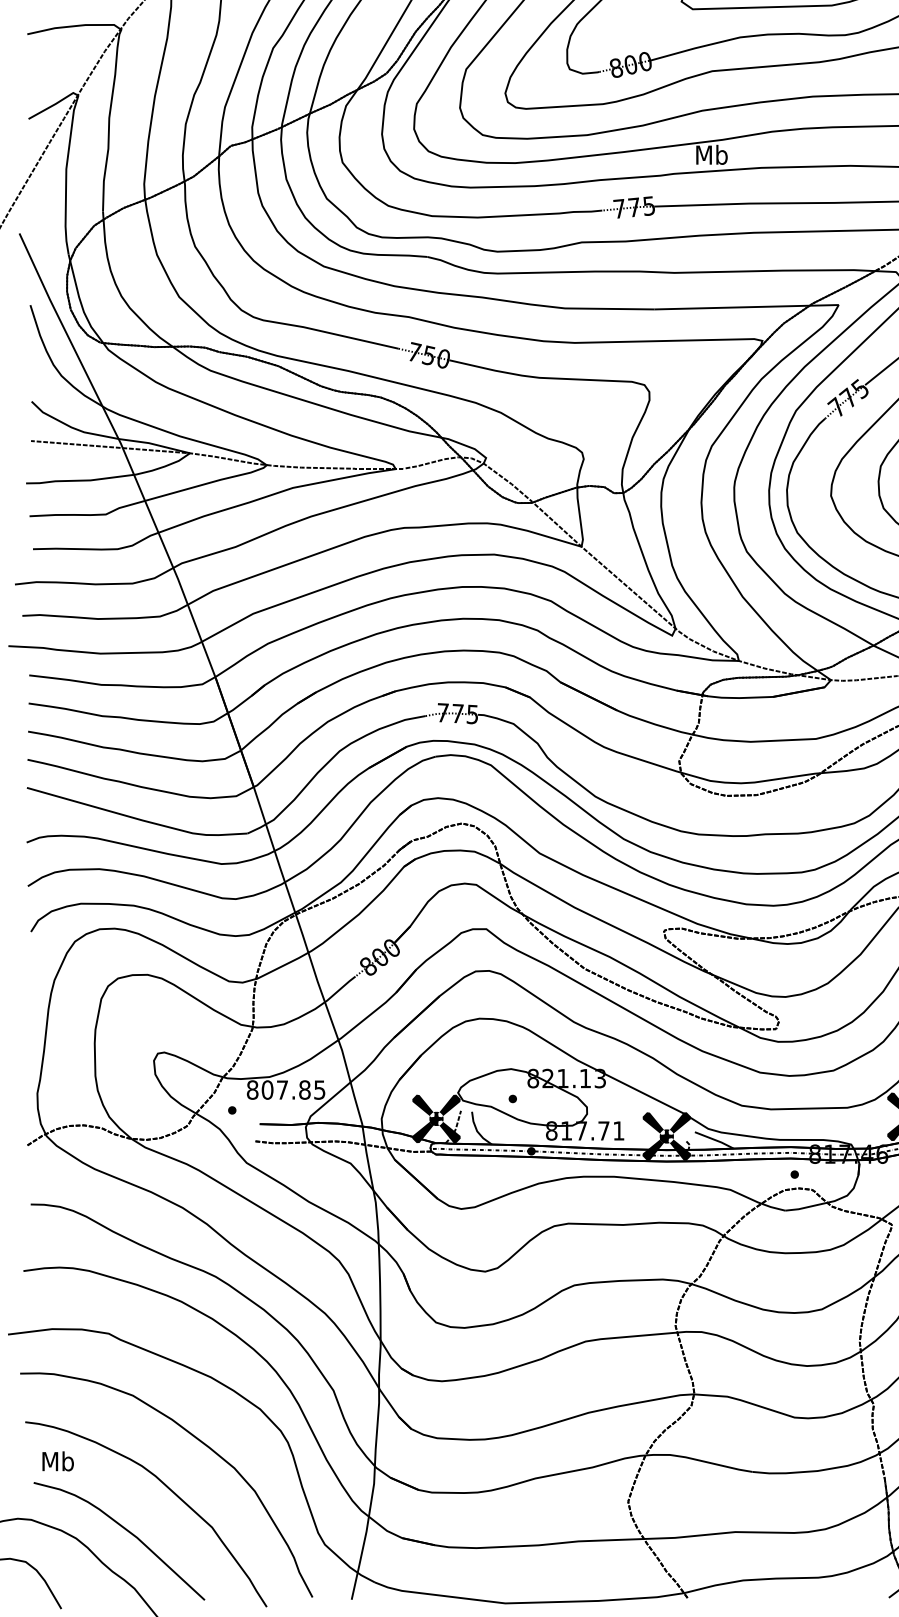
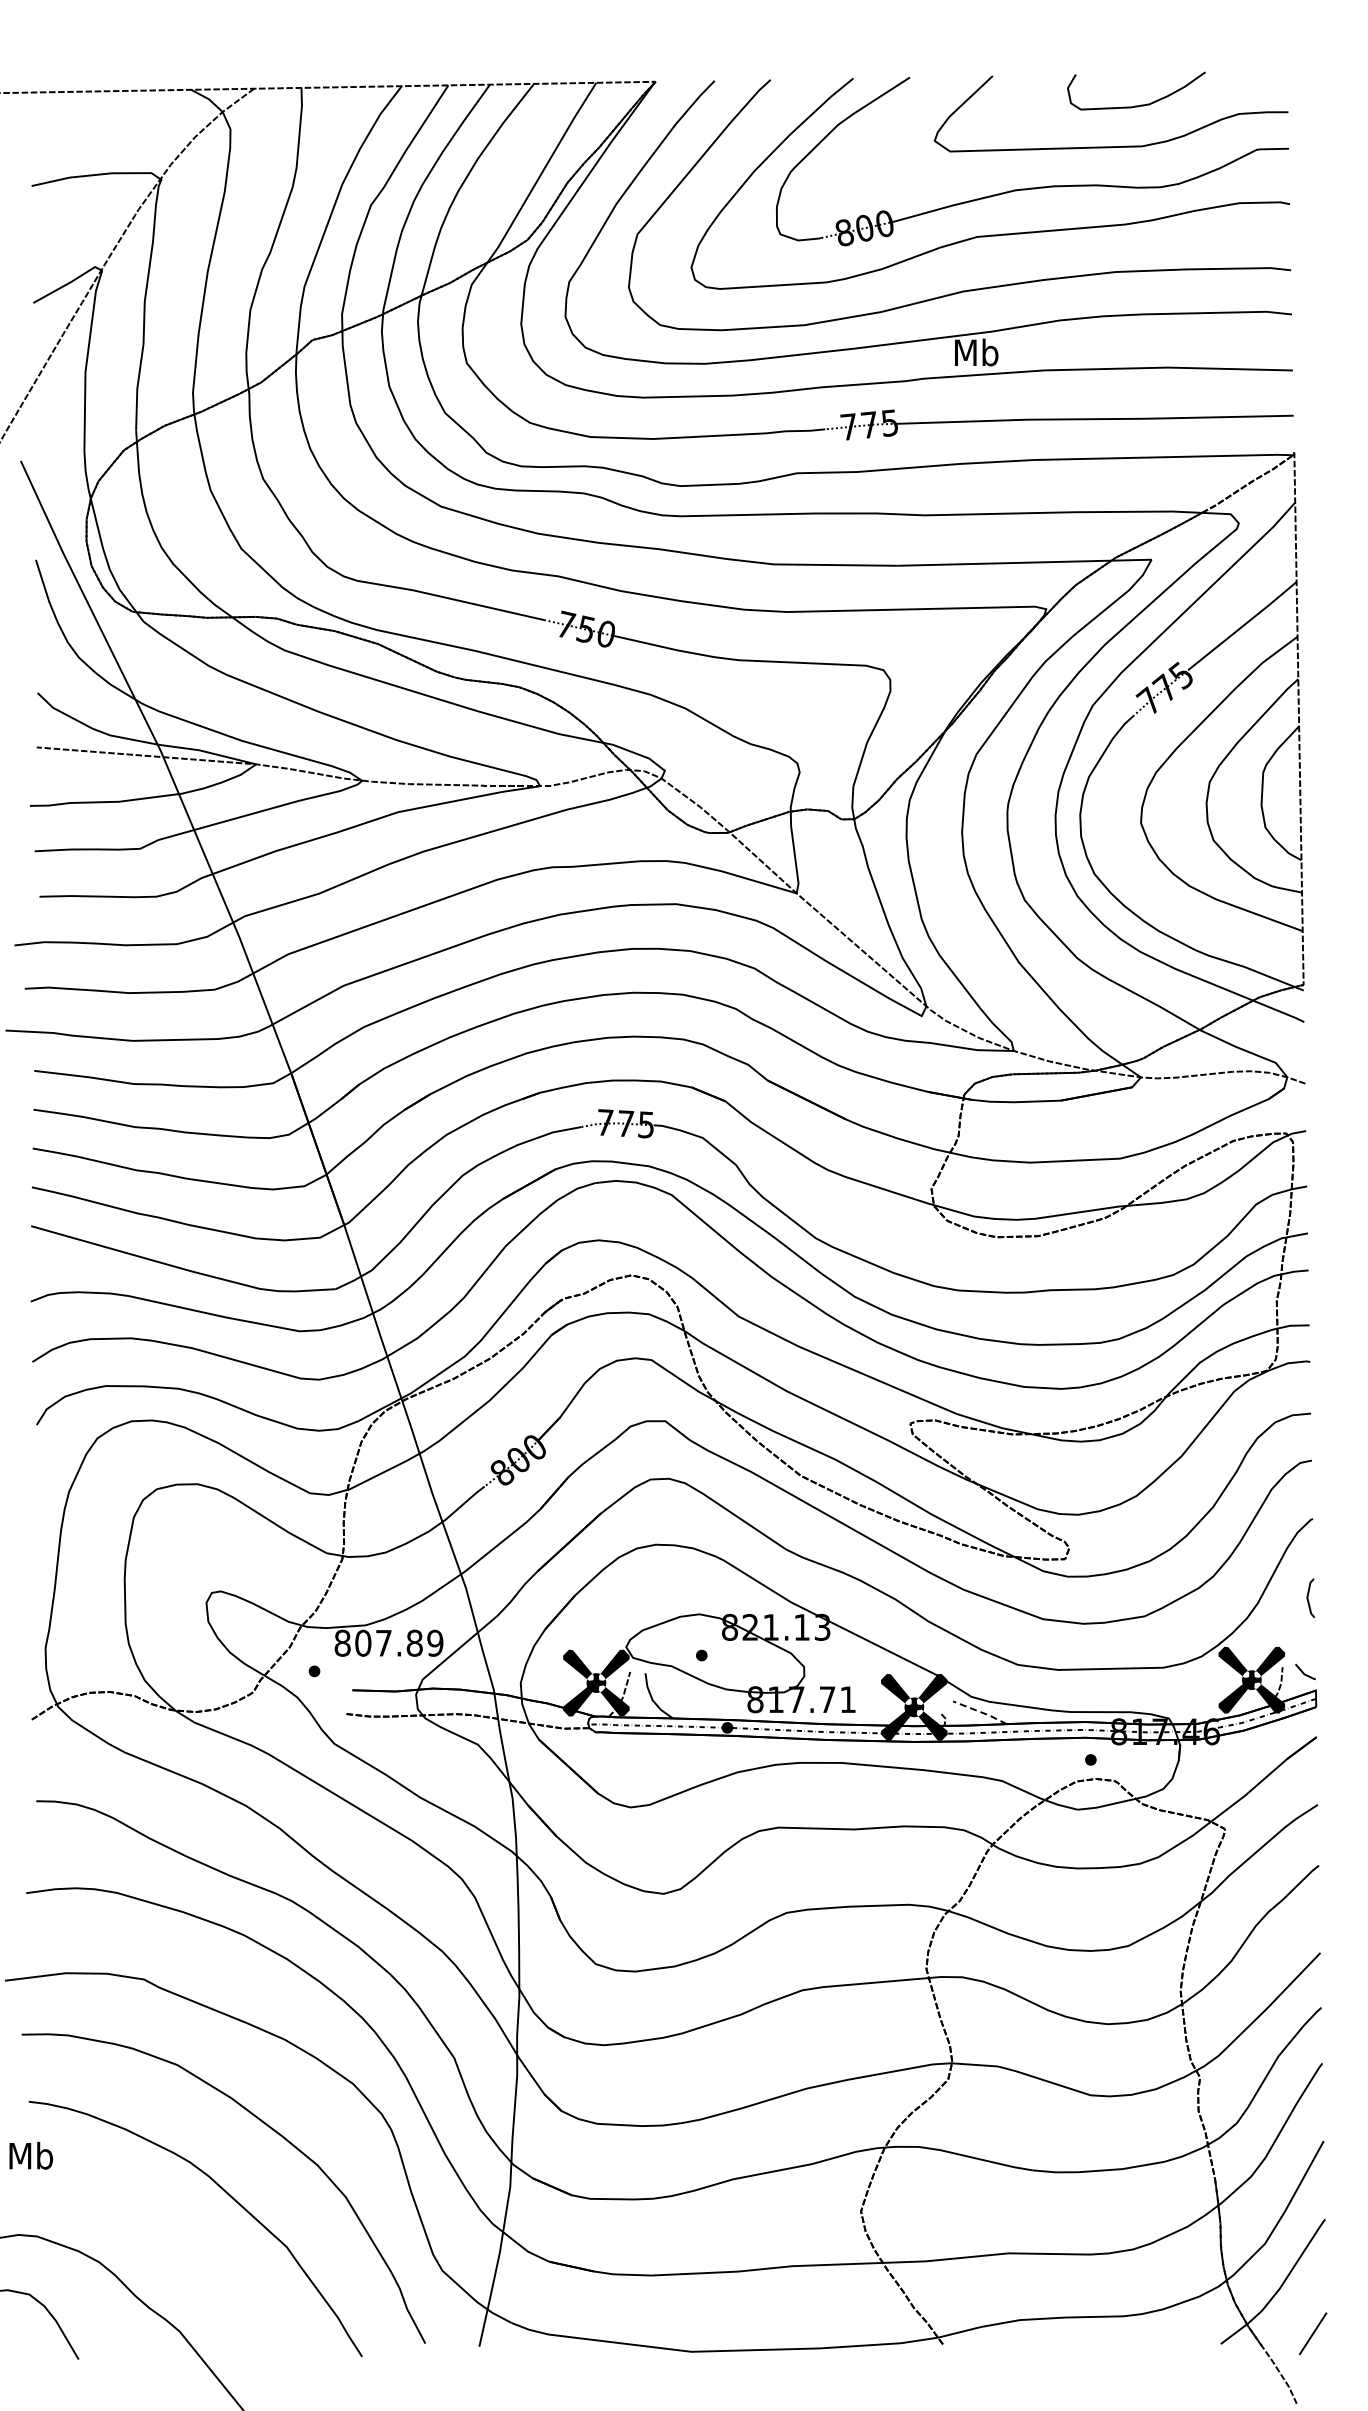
text: (319, 1089) -> (435, 1642), 807.85 -> 807.89
line: (714, 1140) -> (980, 1712), solid -> dashed
text: (57, 1461) -> (30, 2155), moved
curve: (127, 1531) -> (169, 2252), removed

